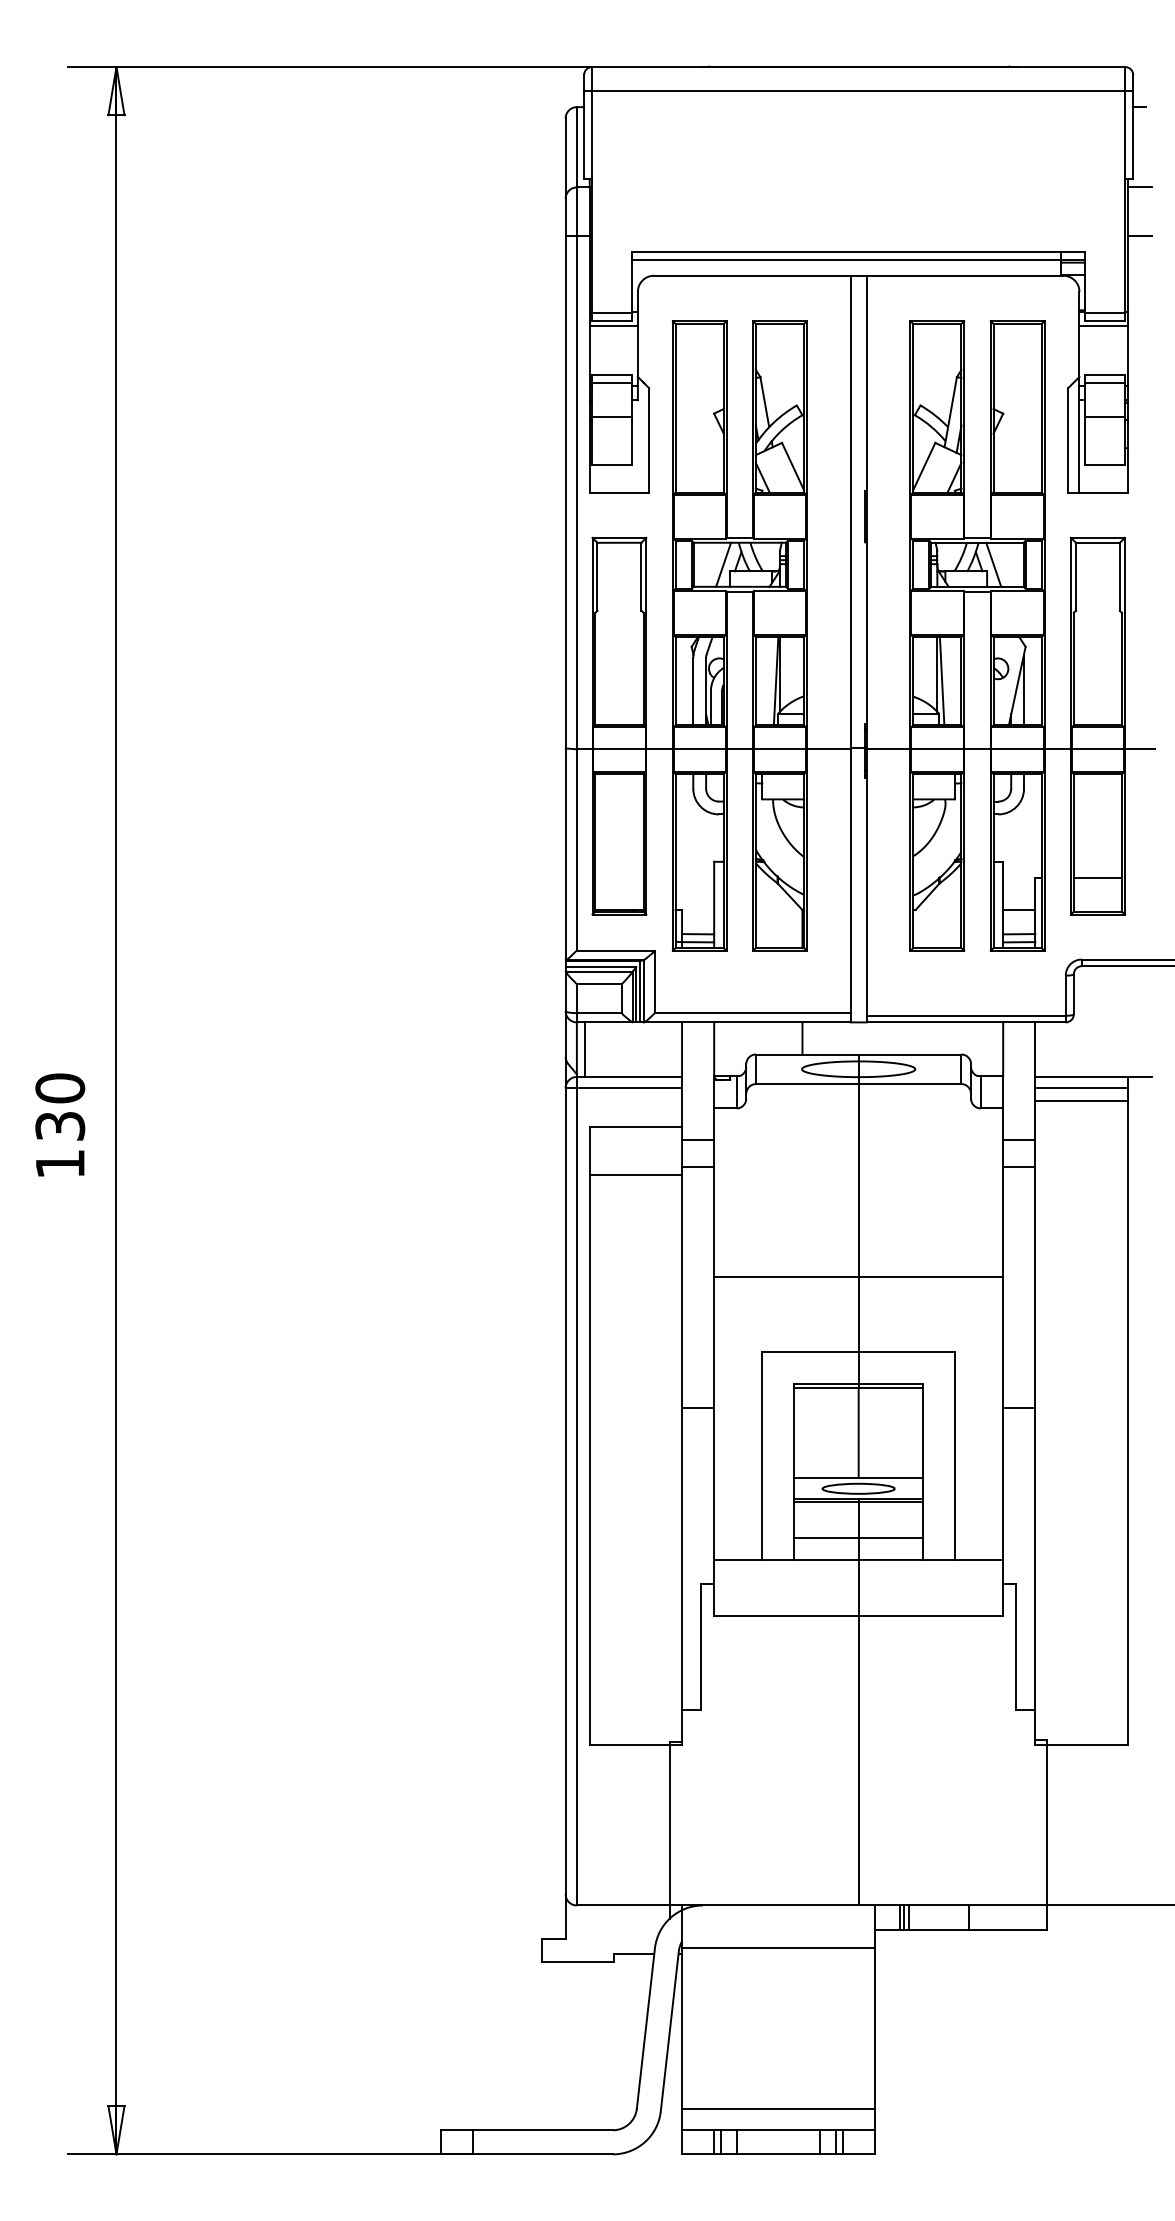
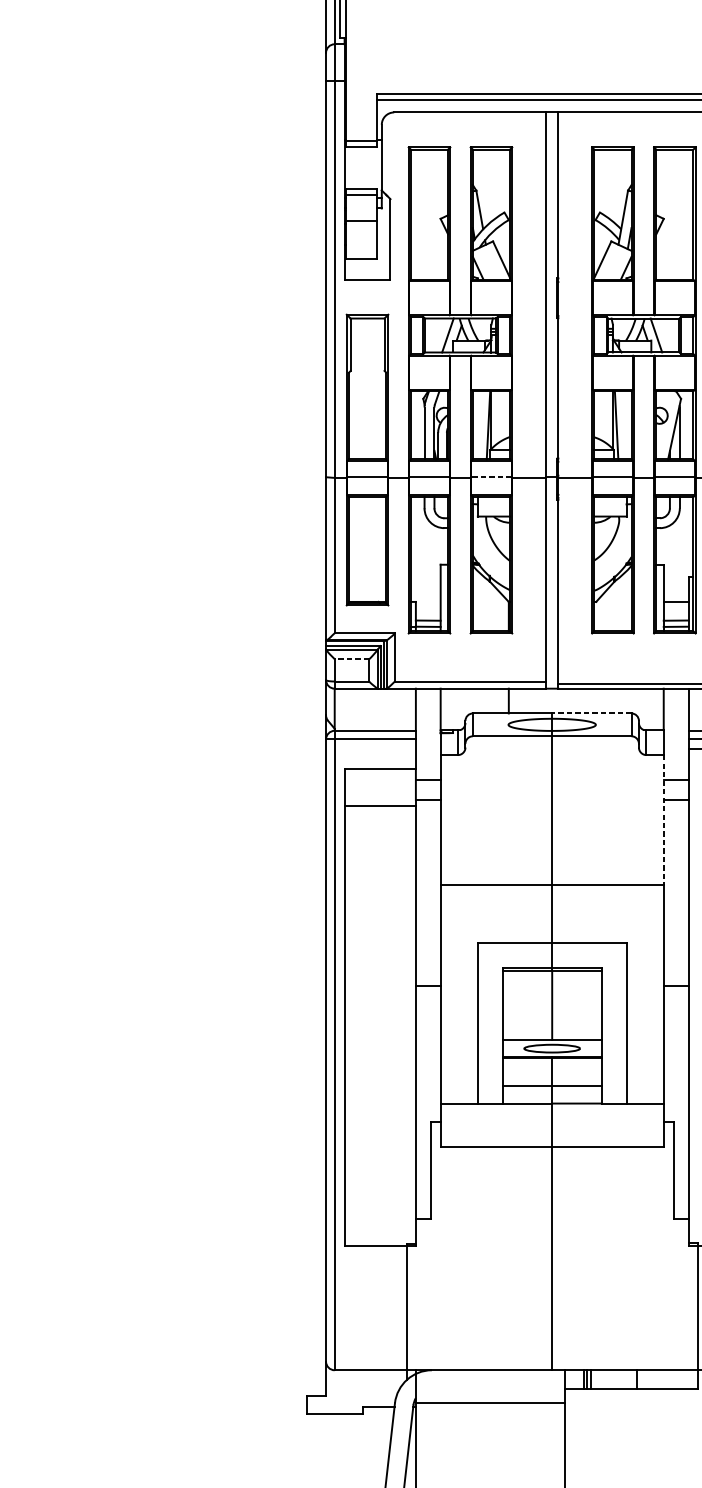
line: (613, 325) -> (362, 150), removed
line: (779, 748) -> (491, 477), solid -> dashed
line: (598, 984) -> (351, 659), solid -> dashed
line: (584, 1049) -> (340, 709), removed
line: (909, 1054) -> (591, 713), solid -> dashed
line: (1003, 1193) -> (663, 820), solid -> dashed

